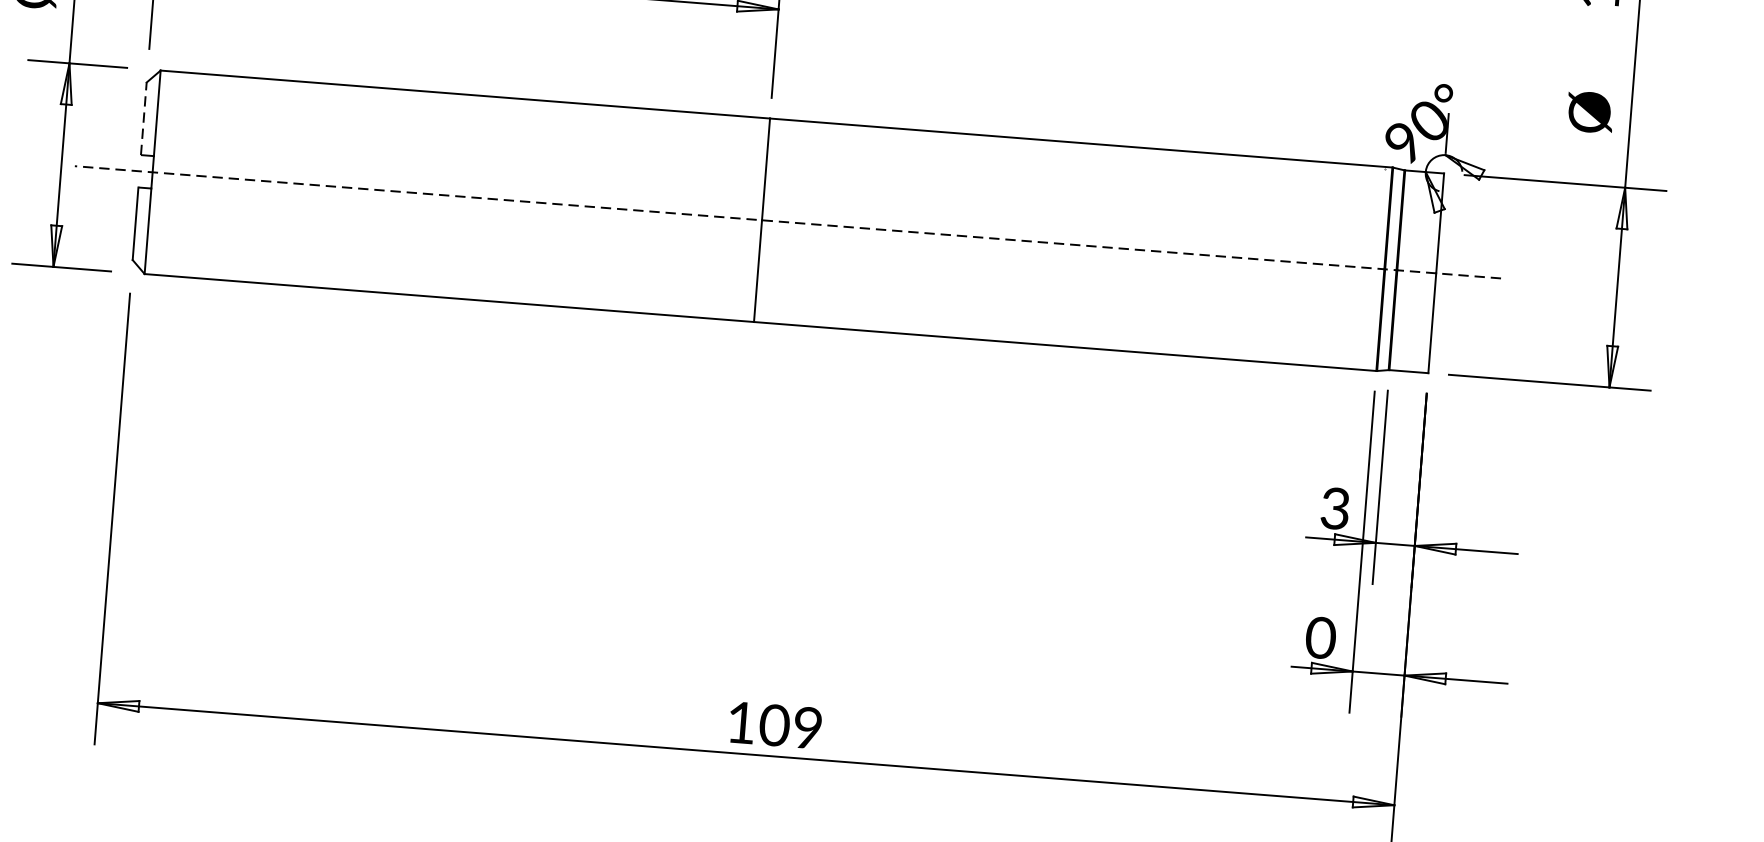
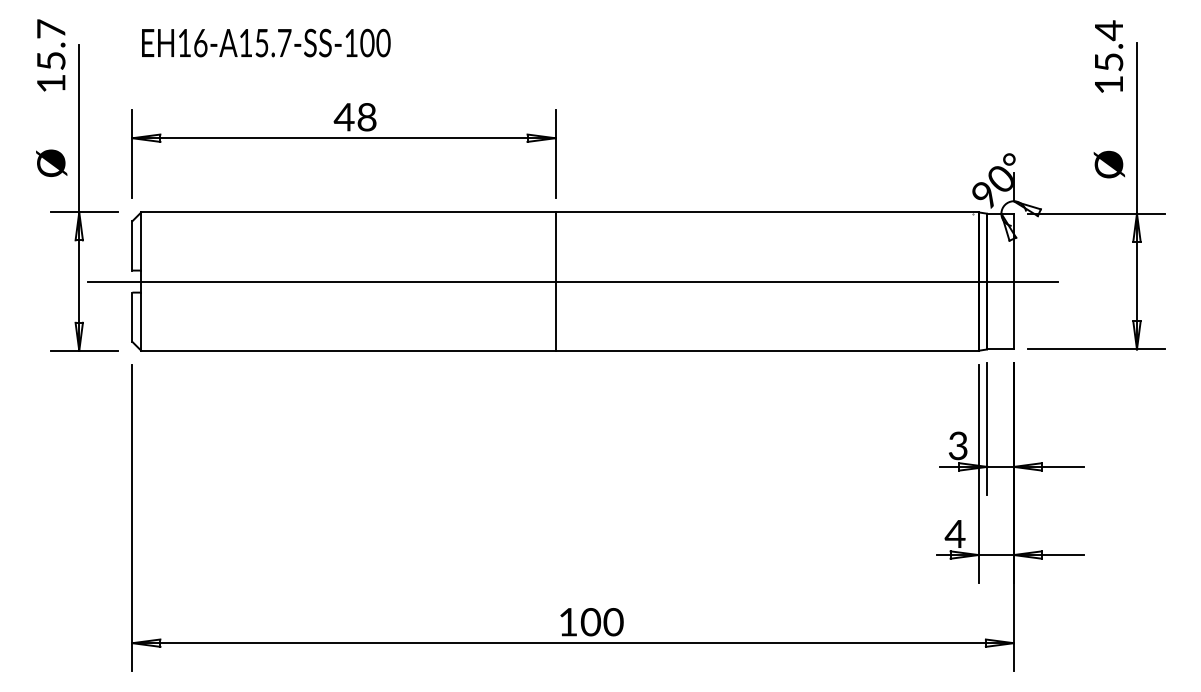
line: (143, 118) -> (132, 245), dashed -> solid
line: (788, 222) -> (573, 281), dashed -> solid
text: (1319, 637) -> (954, 533), 0 -> 4
text: (807, 728) -> (613, 622), 109 -> 100

